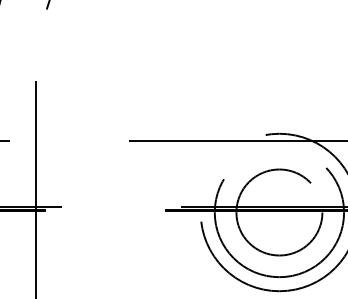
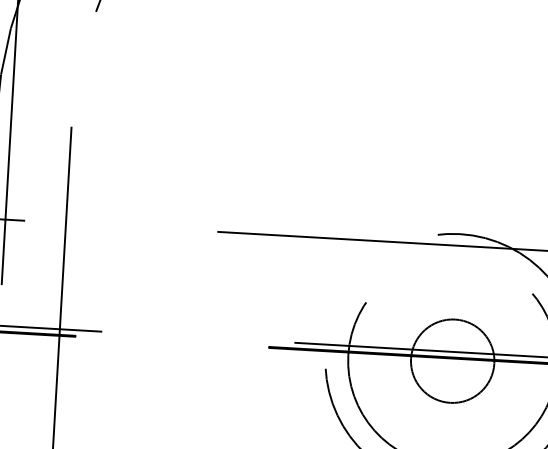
circle: (279, 212) -> (452, 361), size x0.6

